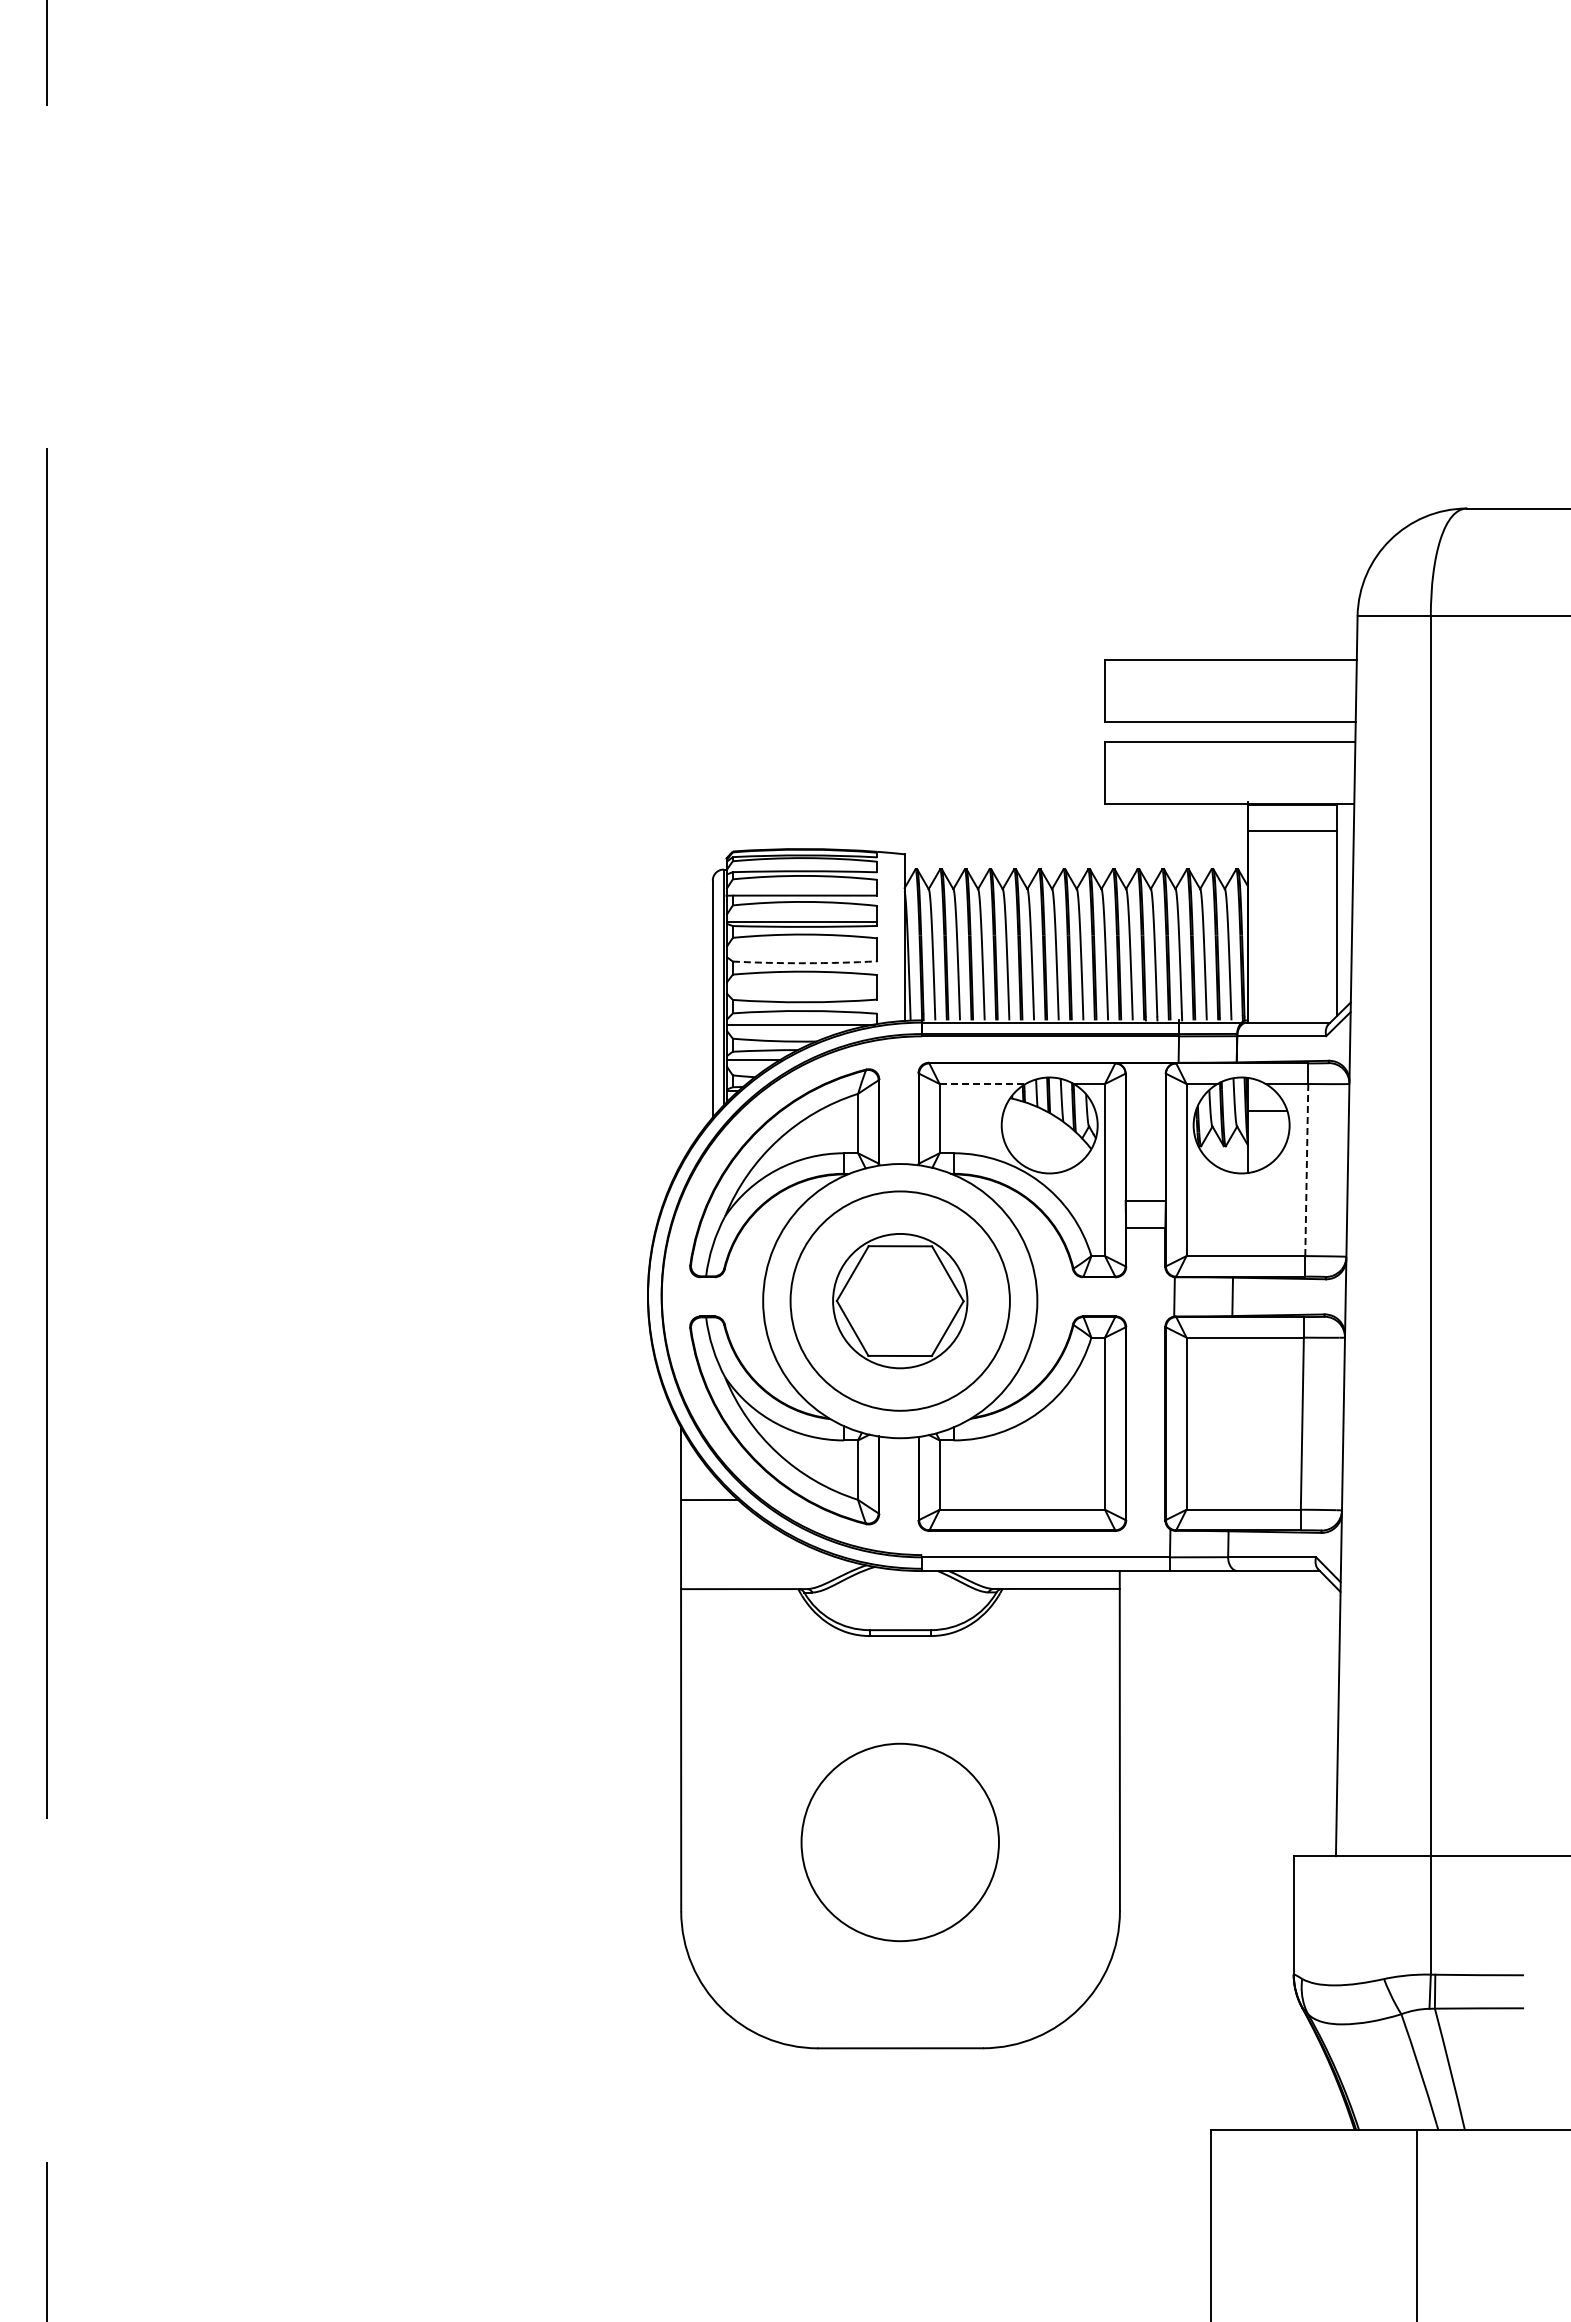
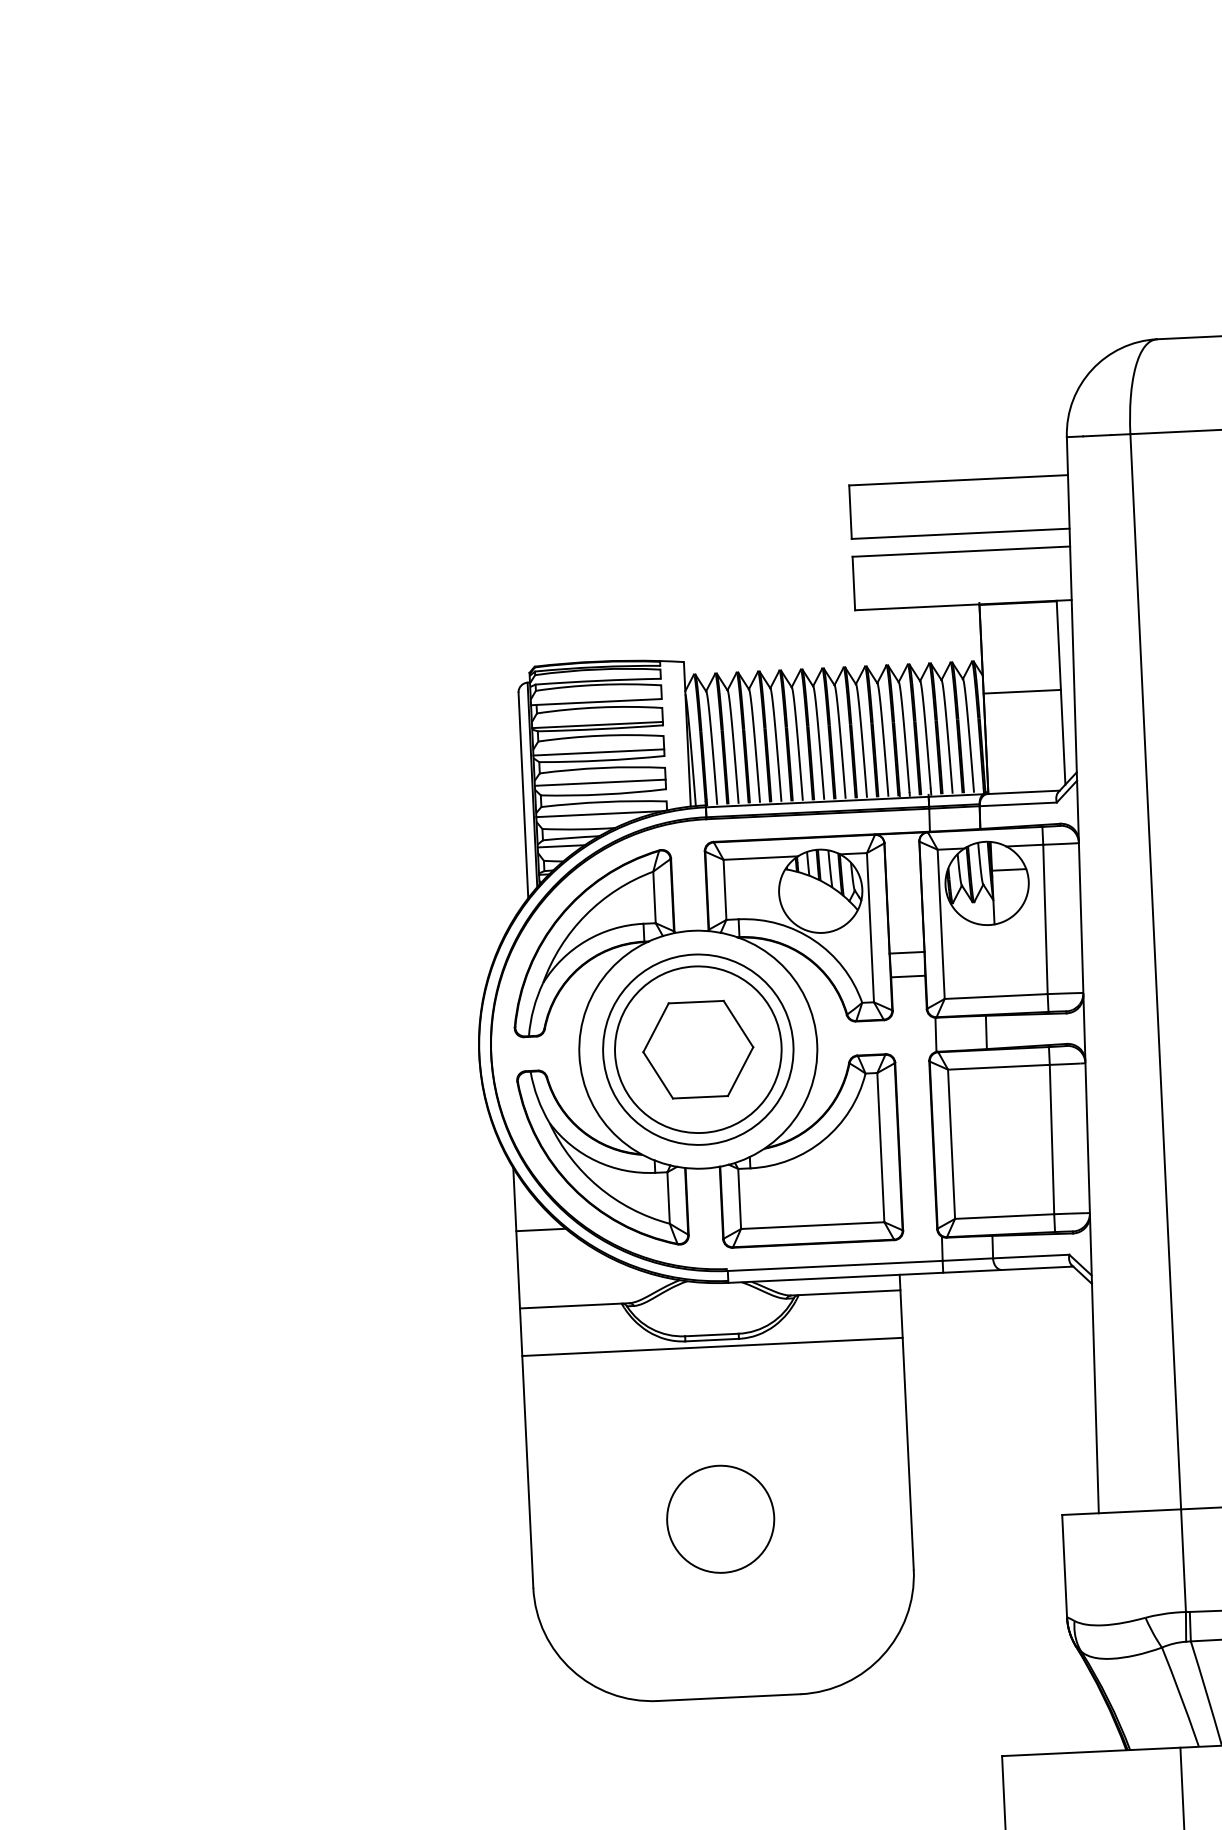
line: (1292, 830) -> (1022, 691), moved
line: (801, 953) -> (598, 752), added
arc: (805, 963) -> (602, 760), dashed -> solid
line: (801, 988) -> (599, 782), added
line: (982, 1084) -> (760, 858), dashed -> solid
line: (1306, 1170) -> (1045, 919), dashed -> solid
circle: (900, 1301) -> (698, 1050), size x1.43
line: (900, 1643) -> (712, 1346), added
circle: (900, 1842) -> (720, 1519), size x0.62

